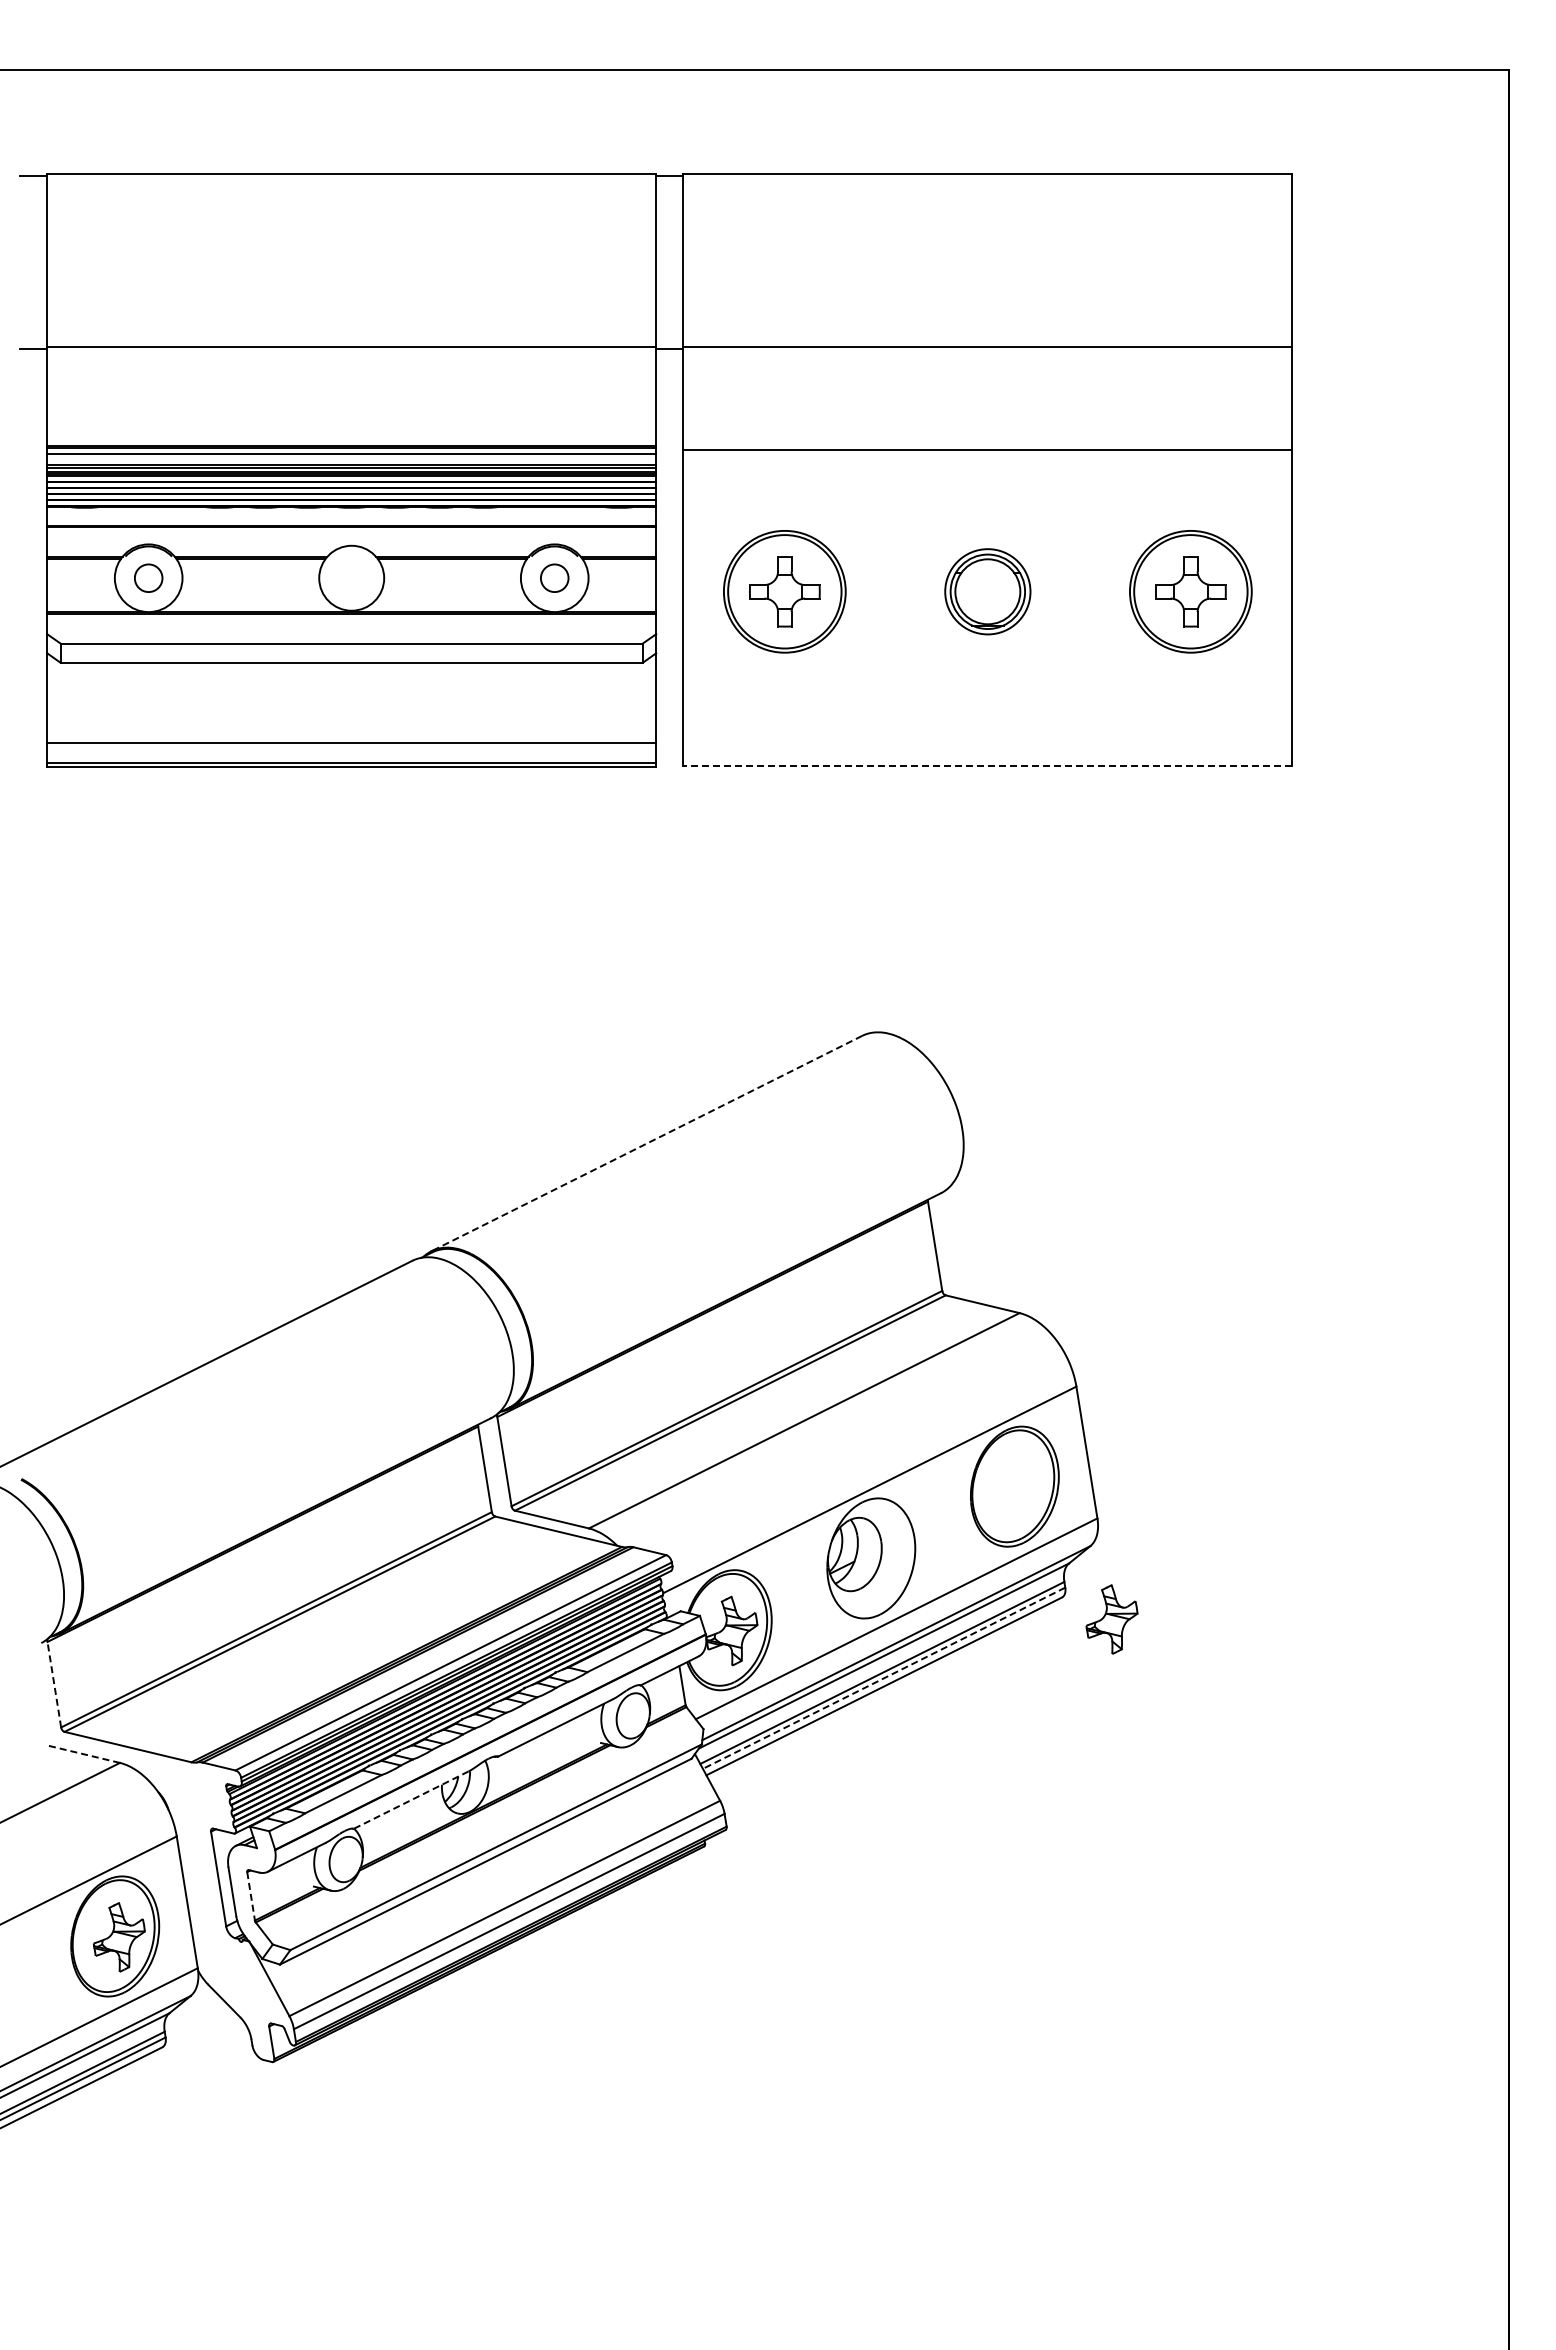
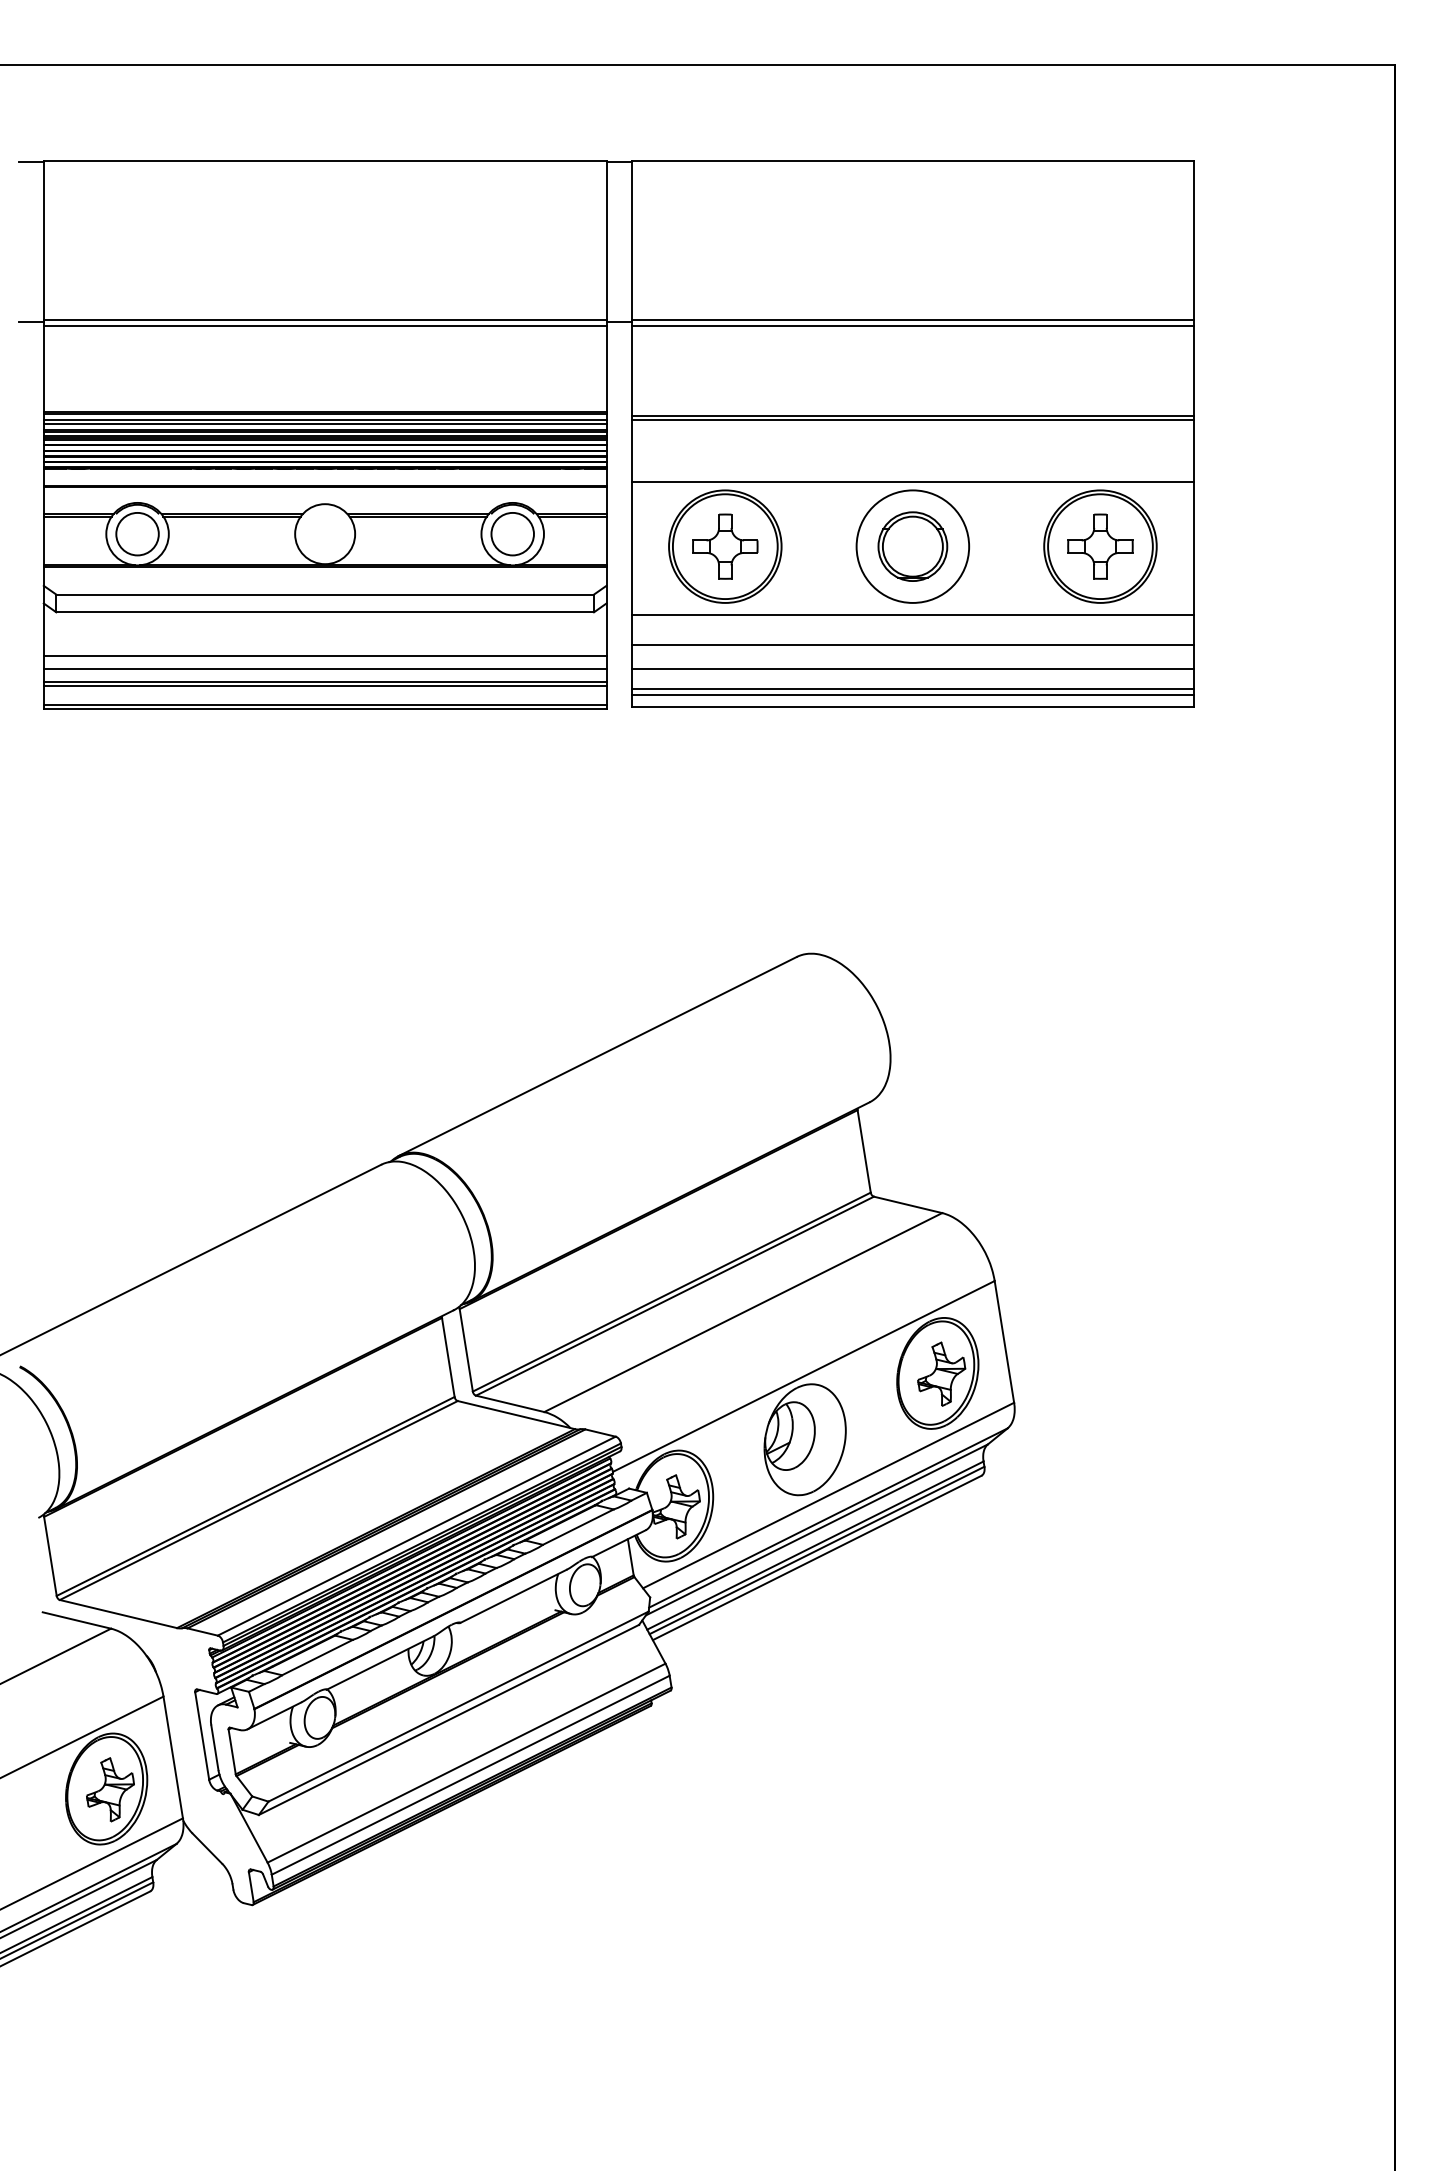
line: (351, 353) -> (324, 326), added
line: (987, 353) -> (912, 326), added
line: (987, 454) -> (912, 419), added
line: (351, 458) -> (324, 423), added
line: (987, 522) -> (912, 482), added
circle: (148, 578) -> (137, 534), size x1.67
circle: (554, 578) -> (512, 534), size x1.67
circle: (987, 591) -> (912, 546), size x1.43
line: (987, 665) -> (912, 614), added
line: (987, 698) -> (912, 645), added
line: (351, 710) -> (324, 656), added
line: (987, 723) -> (912, 668), added
line: (351, 724) -> (324, 669), added
line: (351, 737) -> (324, 681), added
line: (987, 745) -> (912, 688), added
line: (987, 752) -> (912, 695), added
line: (987, 765) -> (912, 707), dashed -> solid
line: (646, 1143) -> (597, 1056), dashed -> solid
part: (1111, 1619) -> (941, 1374), moved
line: (884, 1678) -> (817, 1550), dashed -> solid
line: (54, 1684) -> (50, 1556), dashed -> solid
line: (82, 1753) -> (76, 1619), dashed -> solid
line: (410, 1800) -> (379, 1663), dashed -> solid
line: (251, 1896) -> (232, 1752), dashed -> solid

